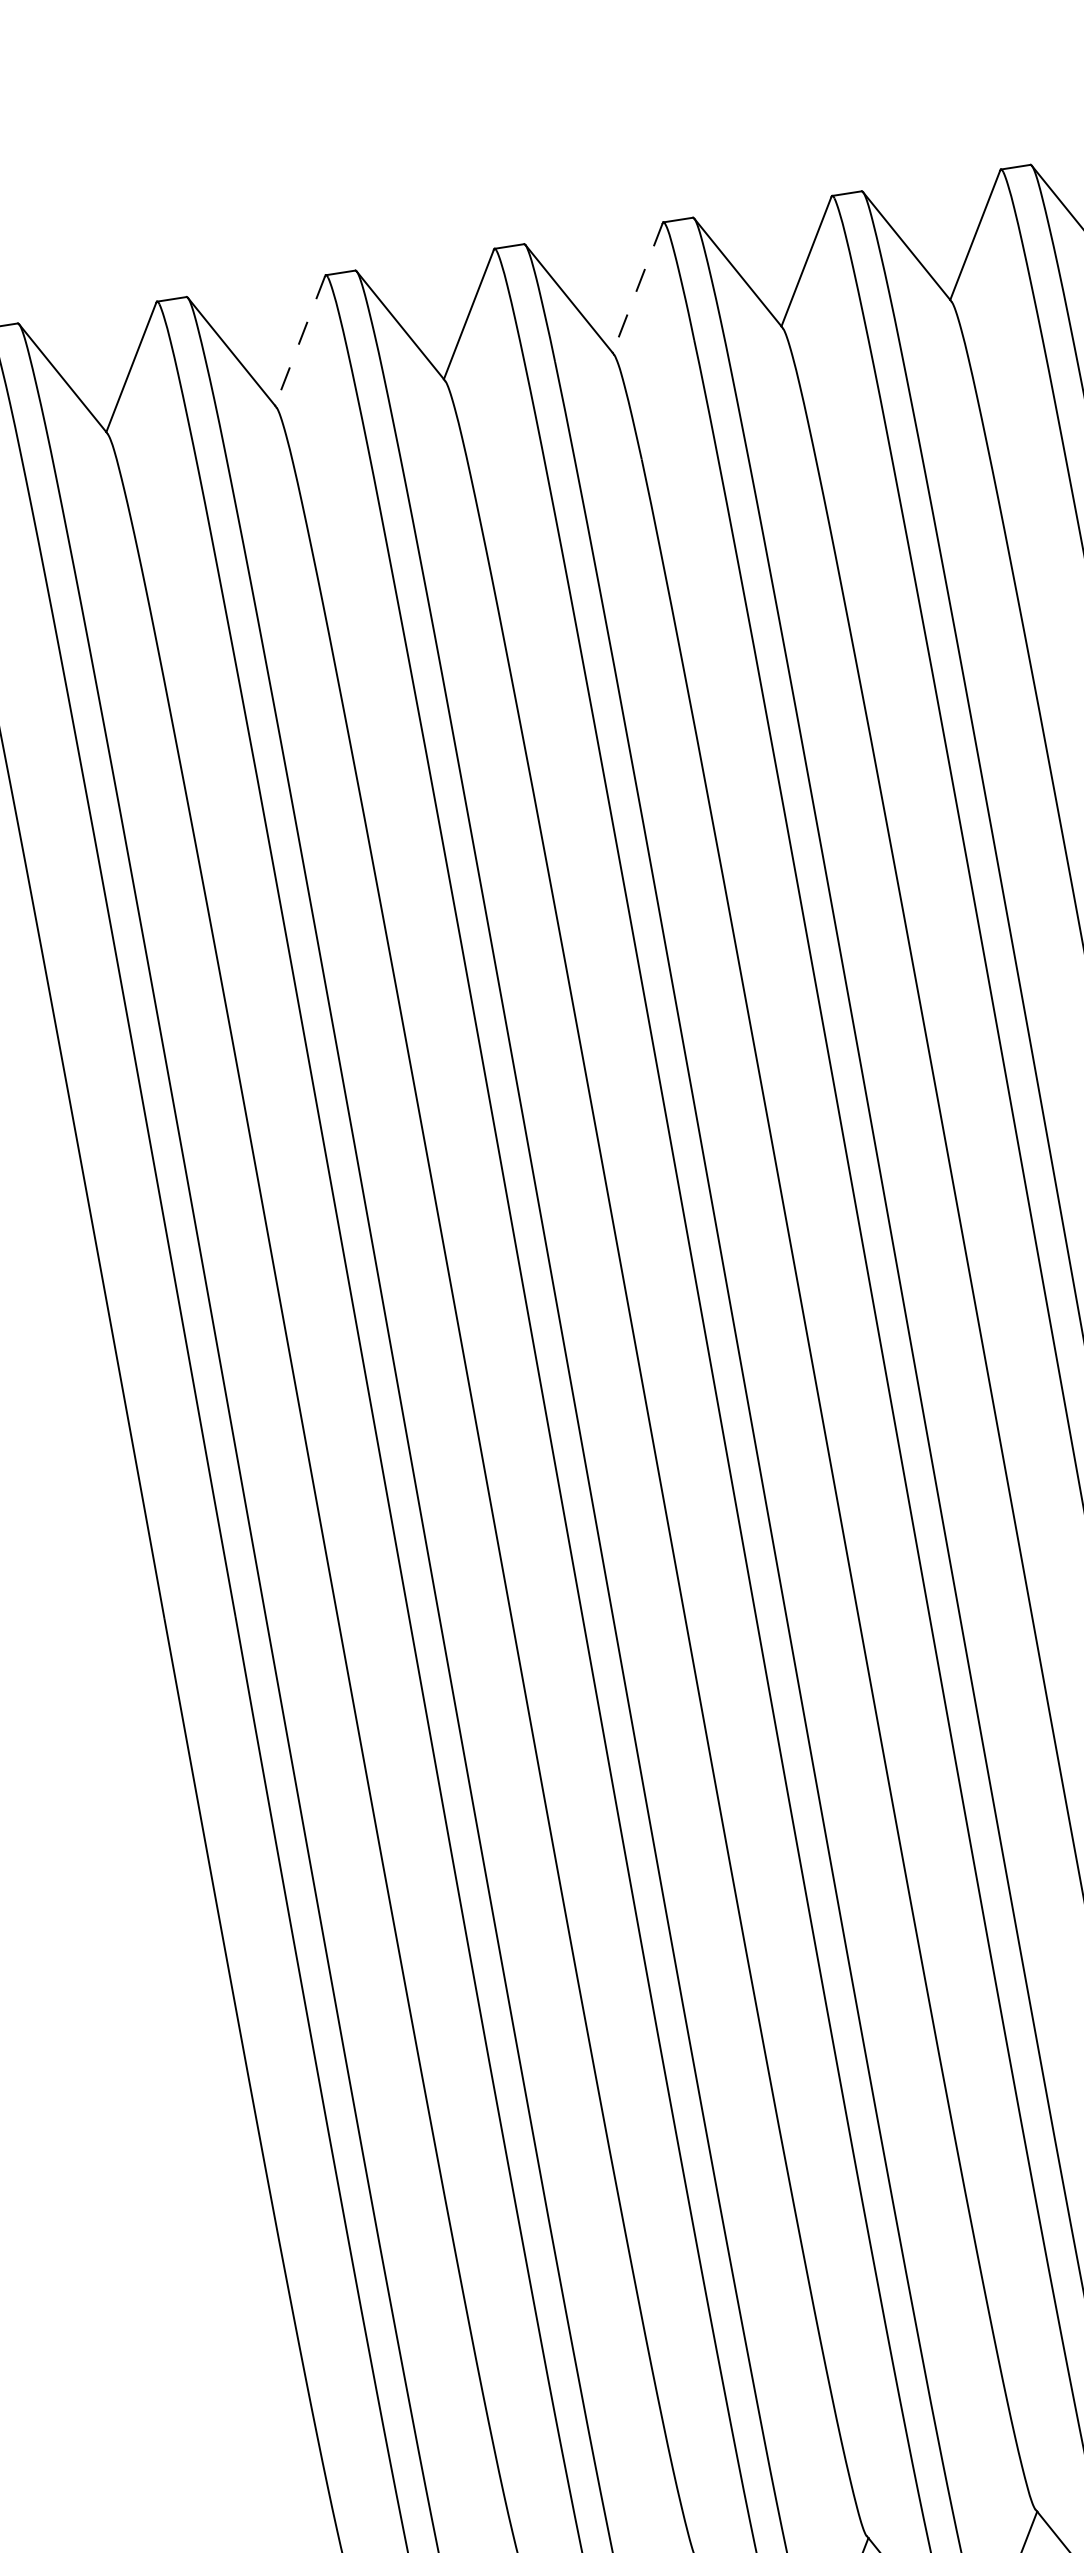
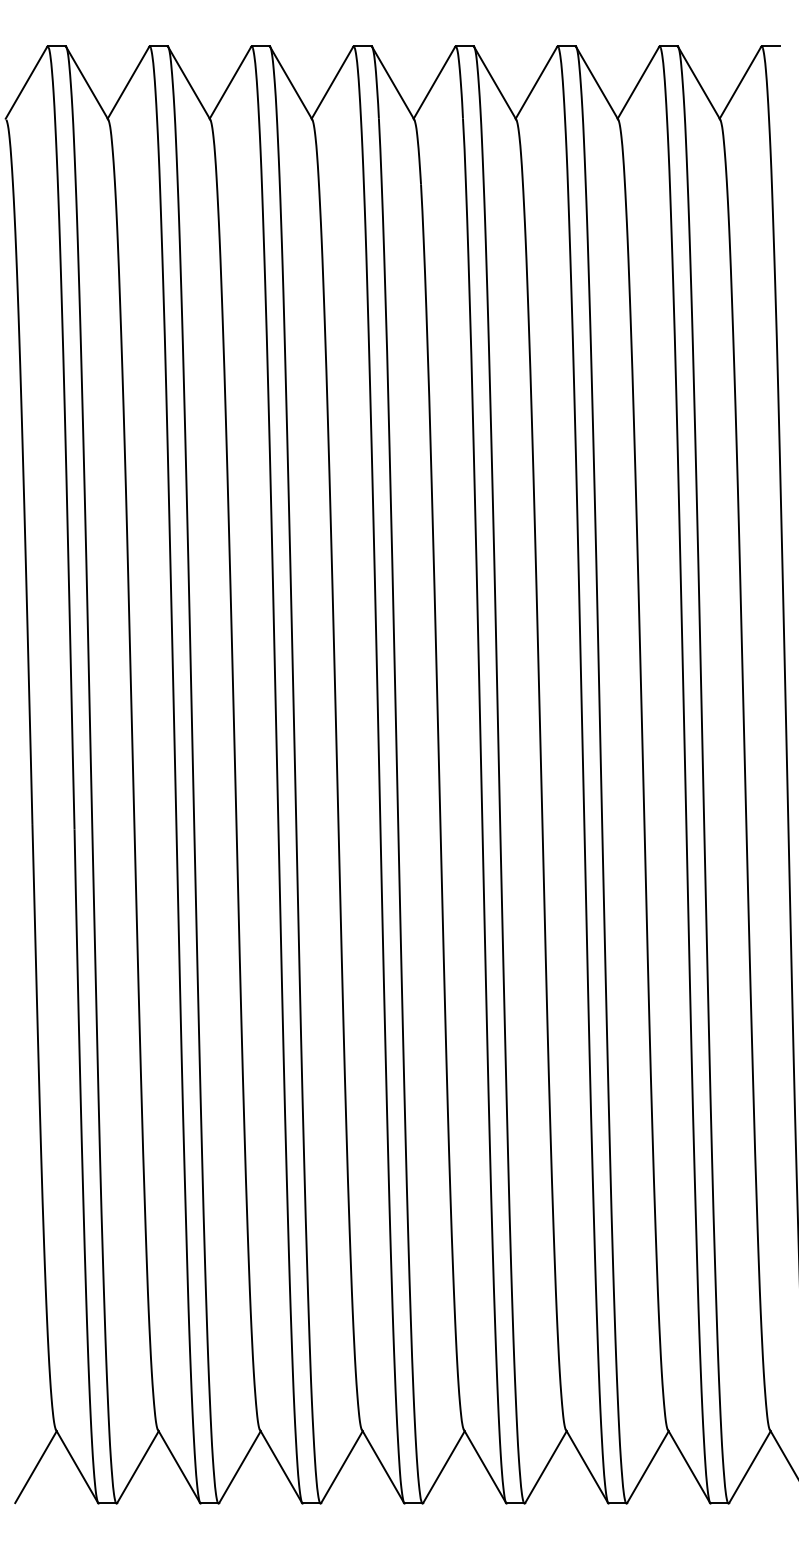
line: (637, 289) -> (434, 83), dashed -> solid
line: (300, 342) -> (230, 83), dashed -> solid

